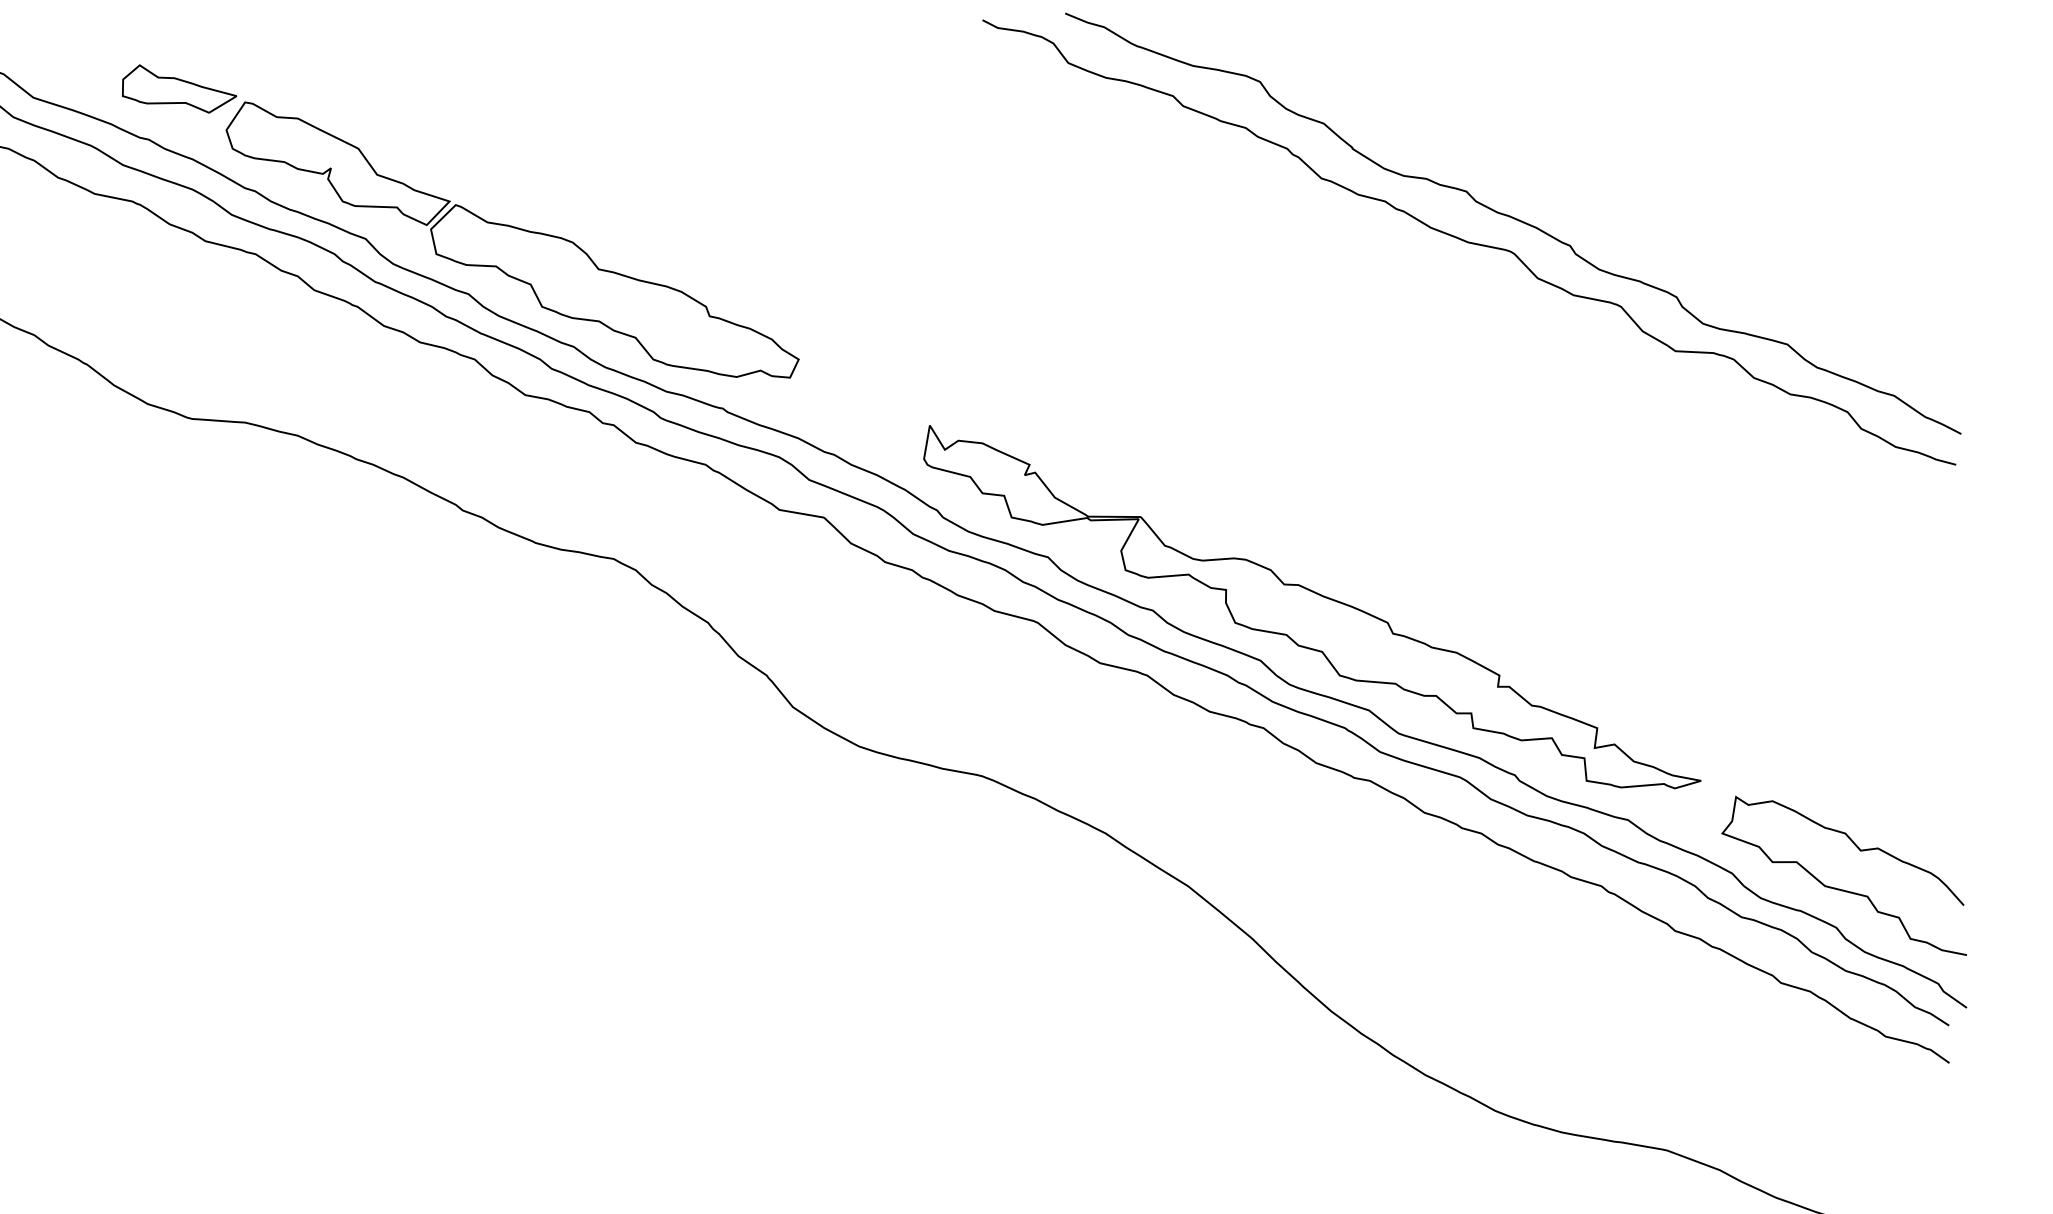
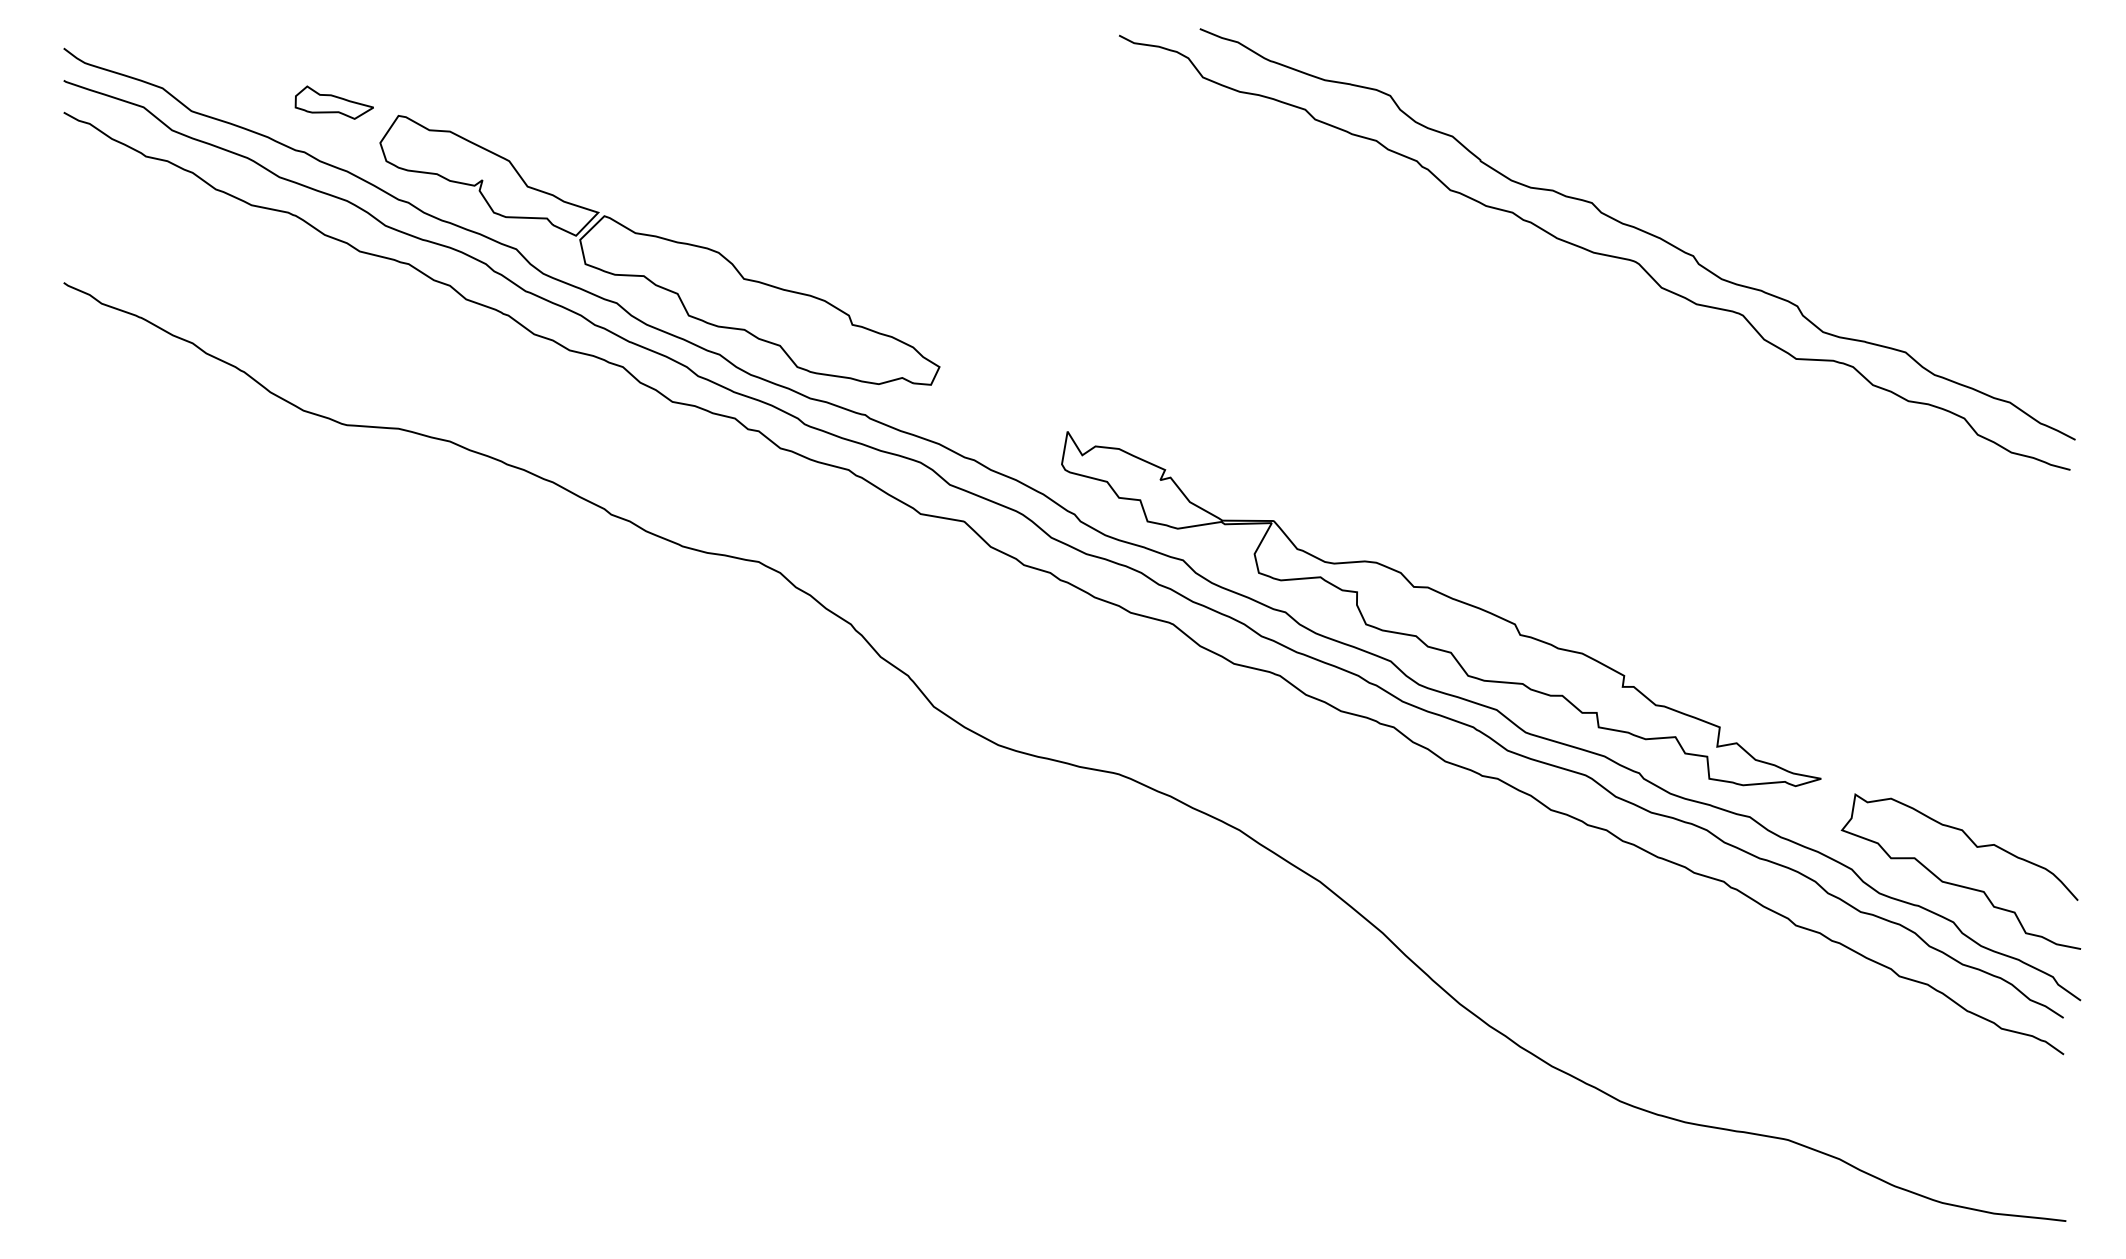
part: (179, 88) -> (334, 102), size x0.7

